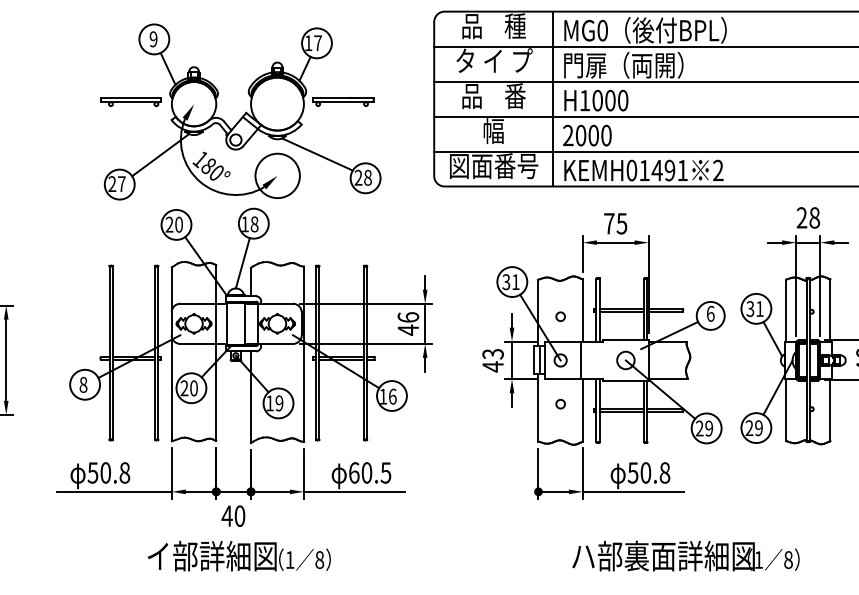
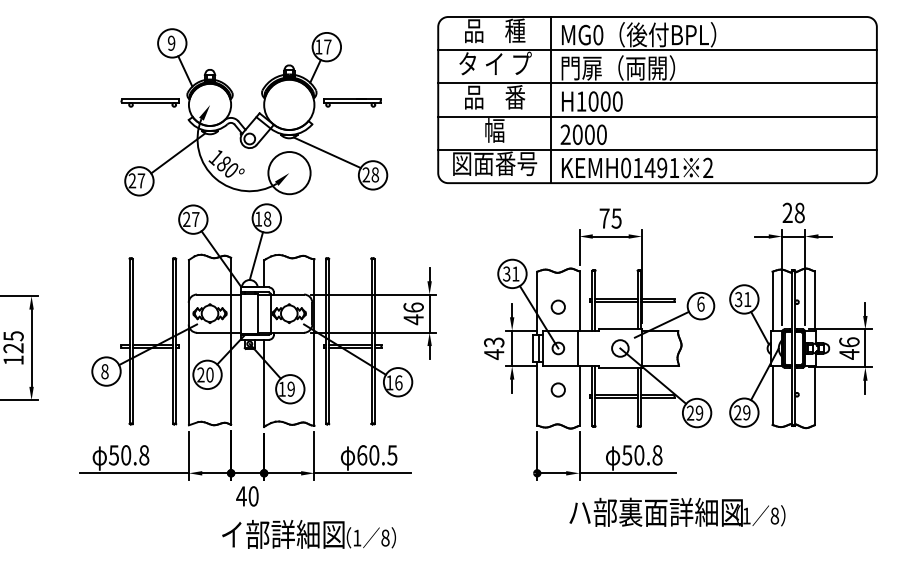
text: (178, 224) -> (195, 219), 20 -> 27
circle: (560, 316) -> (558, 306), size x1.6
circle: (560, 403) -> (558, 389), size x1.6
text: (686, 555) -> (677, 511), moved
text: (238, 556) -> (308, 534), moved

